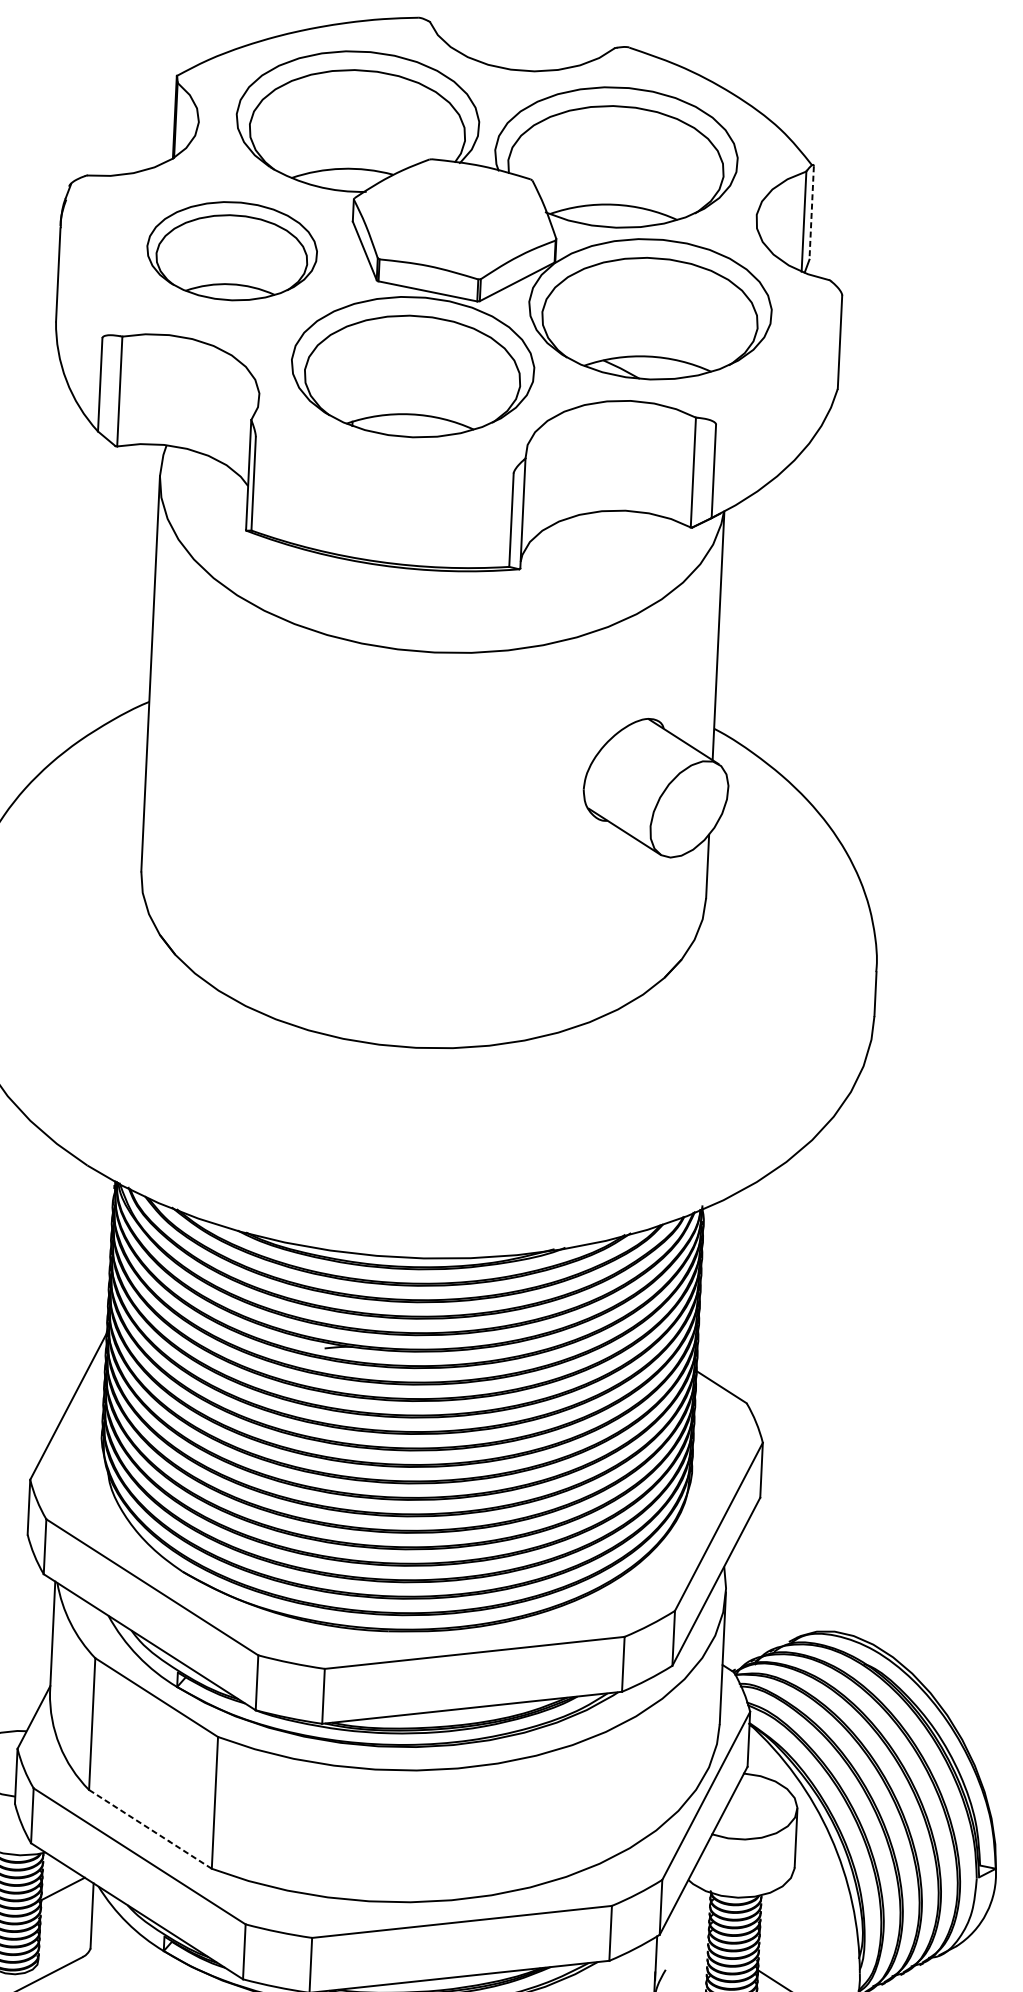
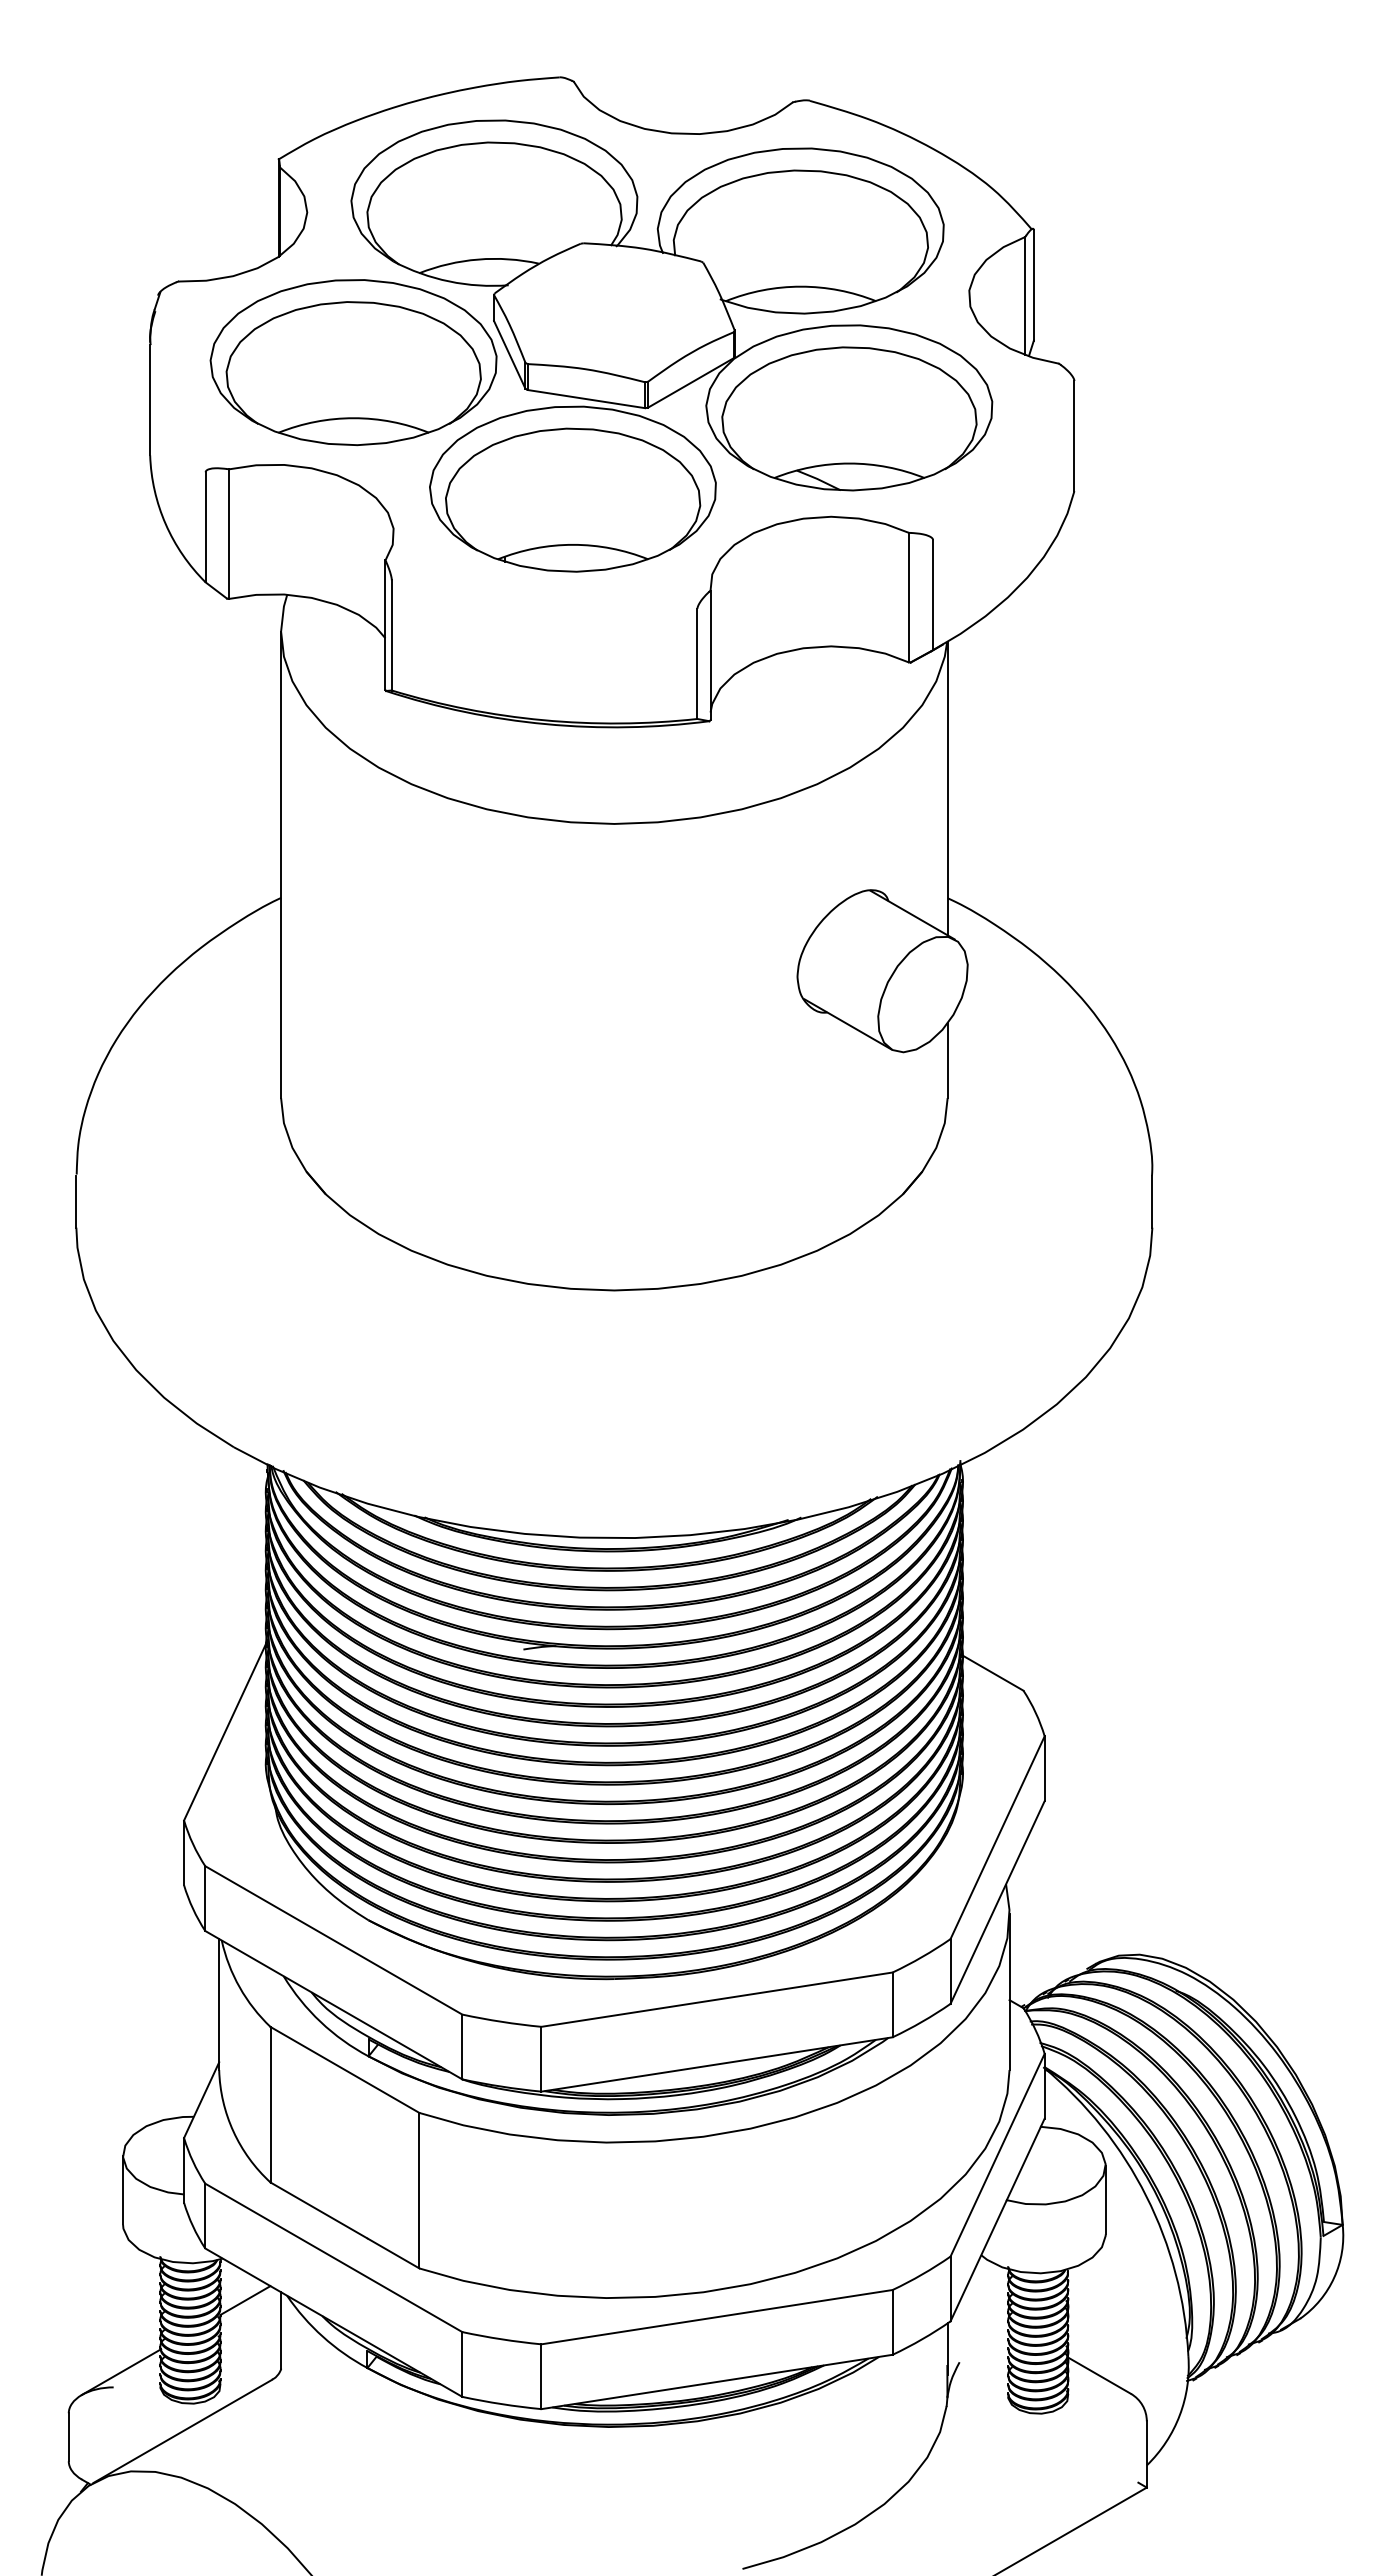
line: (811, 213) -> (1033, 285), dashed -> solid
part: (232, 251) -> (353, 362), size x1.43
line: (150, 1829) -> (345, 2225), dashed -> solid

